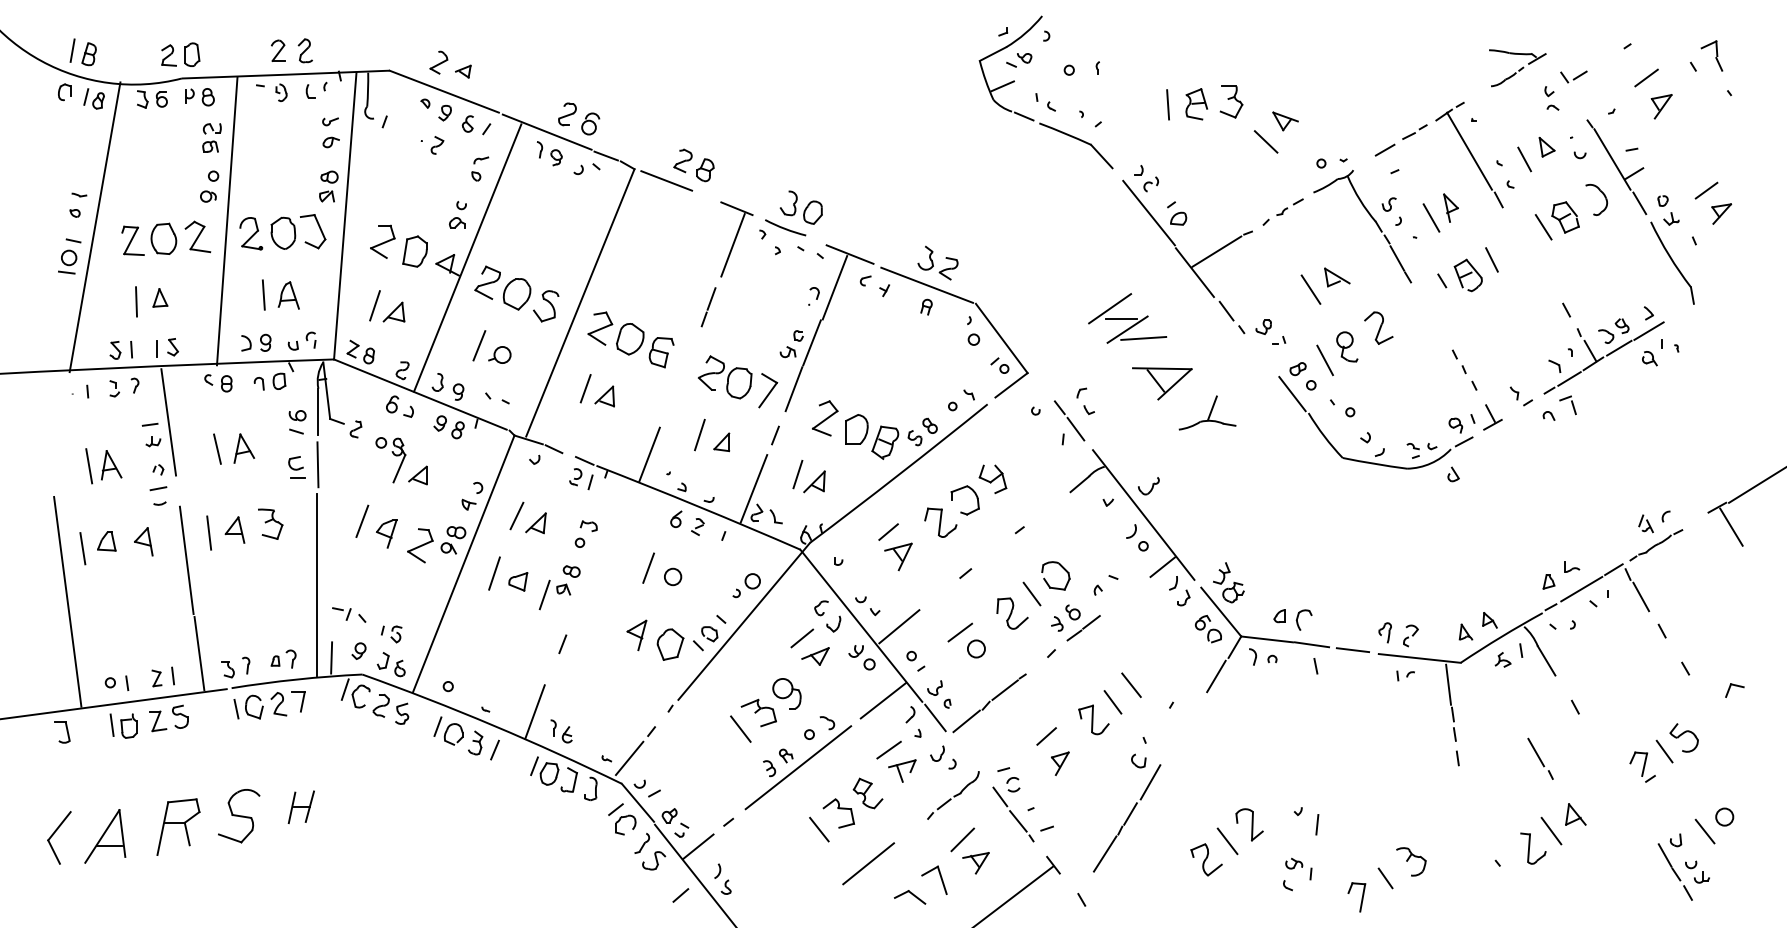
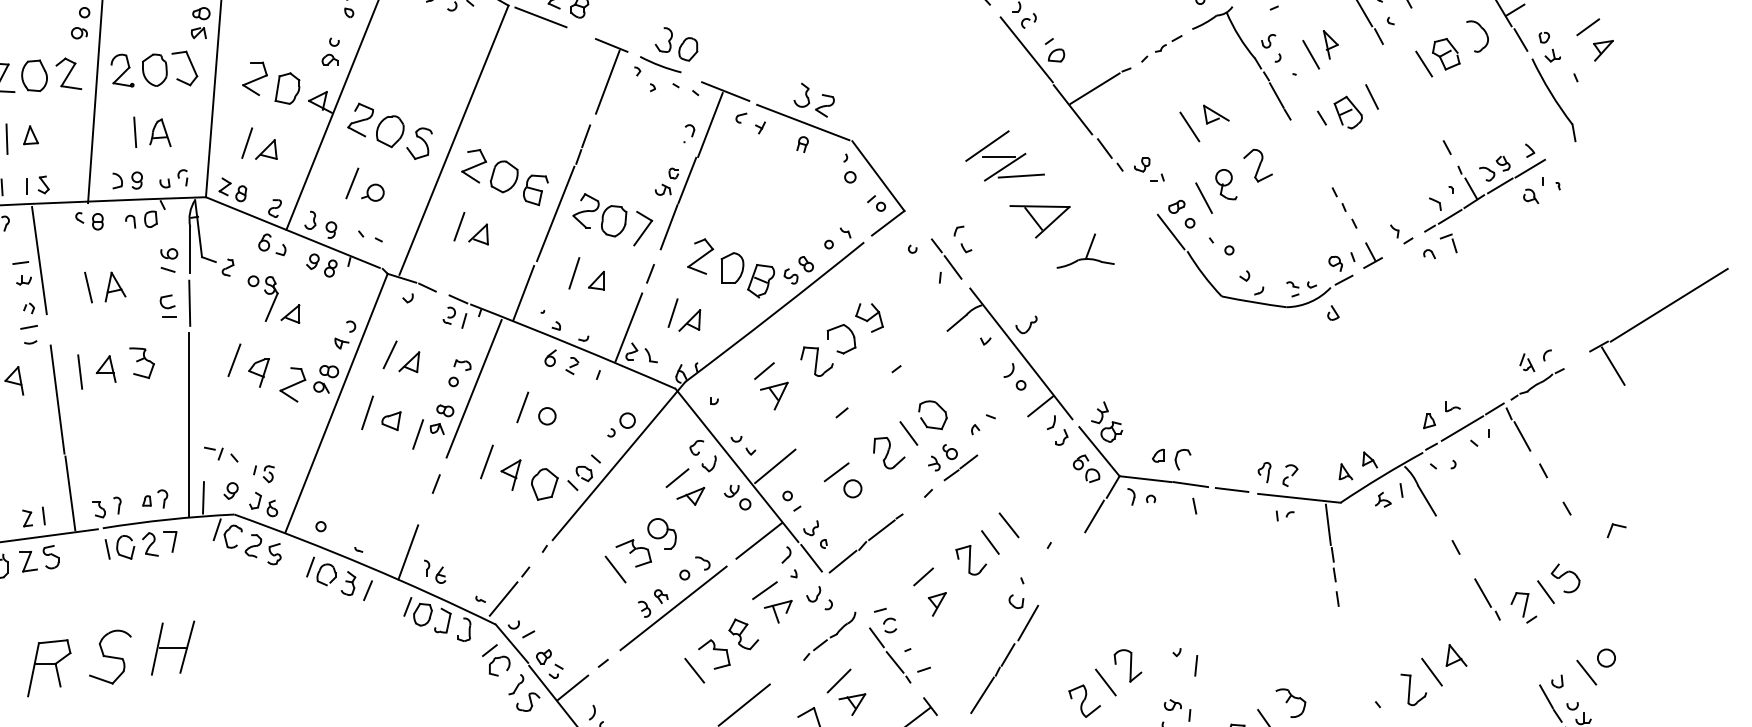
line: (680, 375) -> (554, 213), added
line: (600, 549) -> (474, 388), added
line: (612, 622) -> (486, 462), added
part: (1540, 758) -> (1487, 599), moved
part: (301, 807) -> (173, 648), size x1.67

